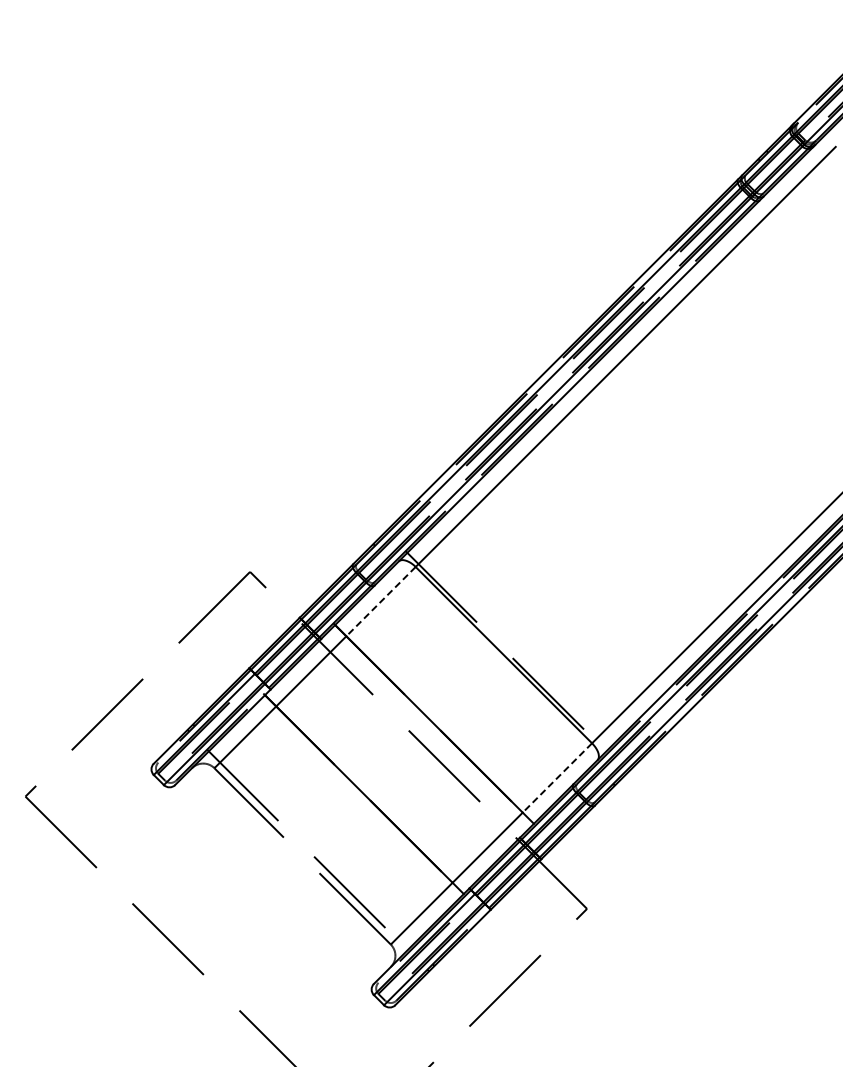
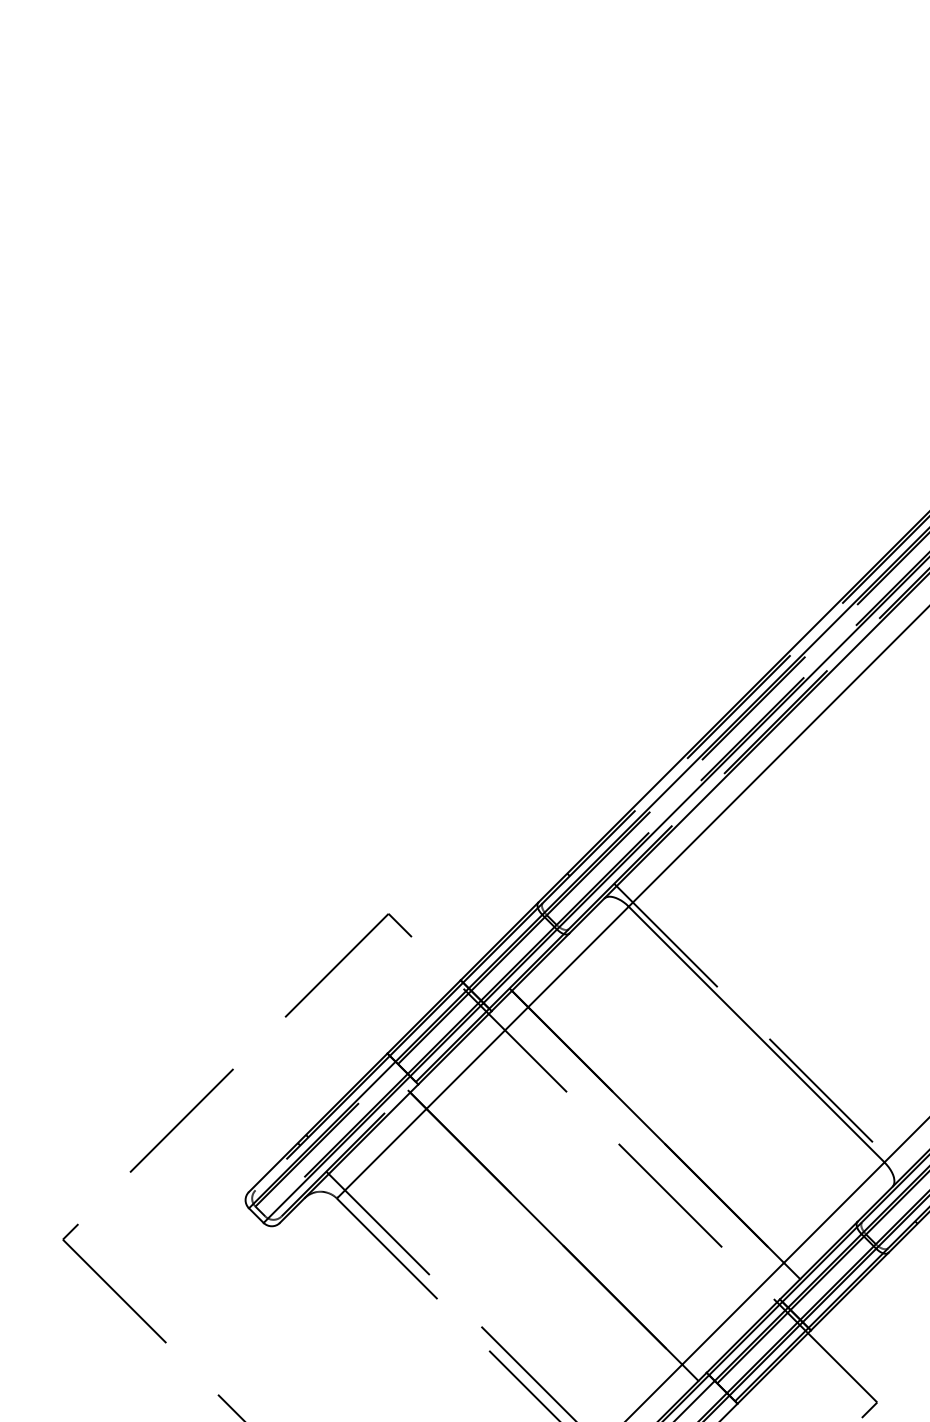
line: (380, 602) -> (577, 958), dashed -> solid
line: (557, 778) -> (834, 1213), dashed -> solid

